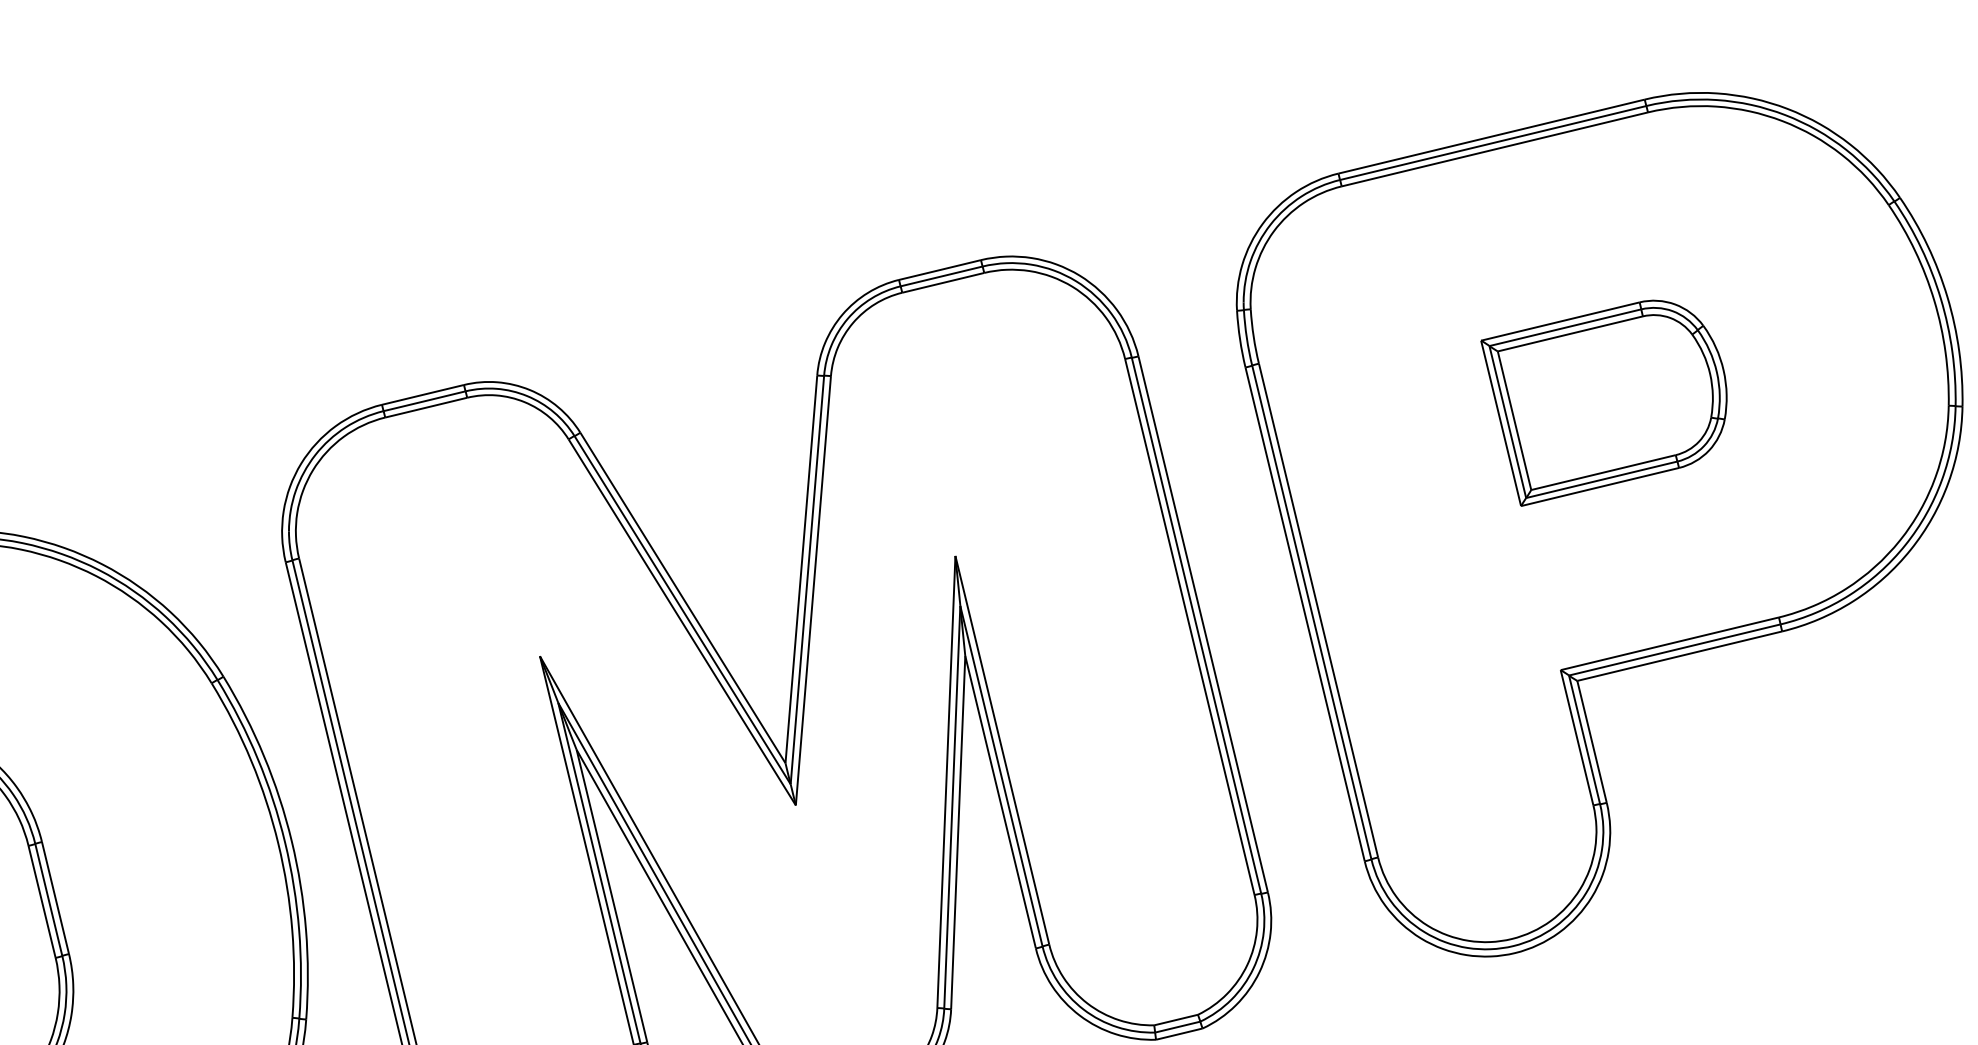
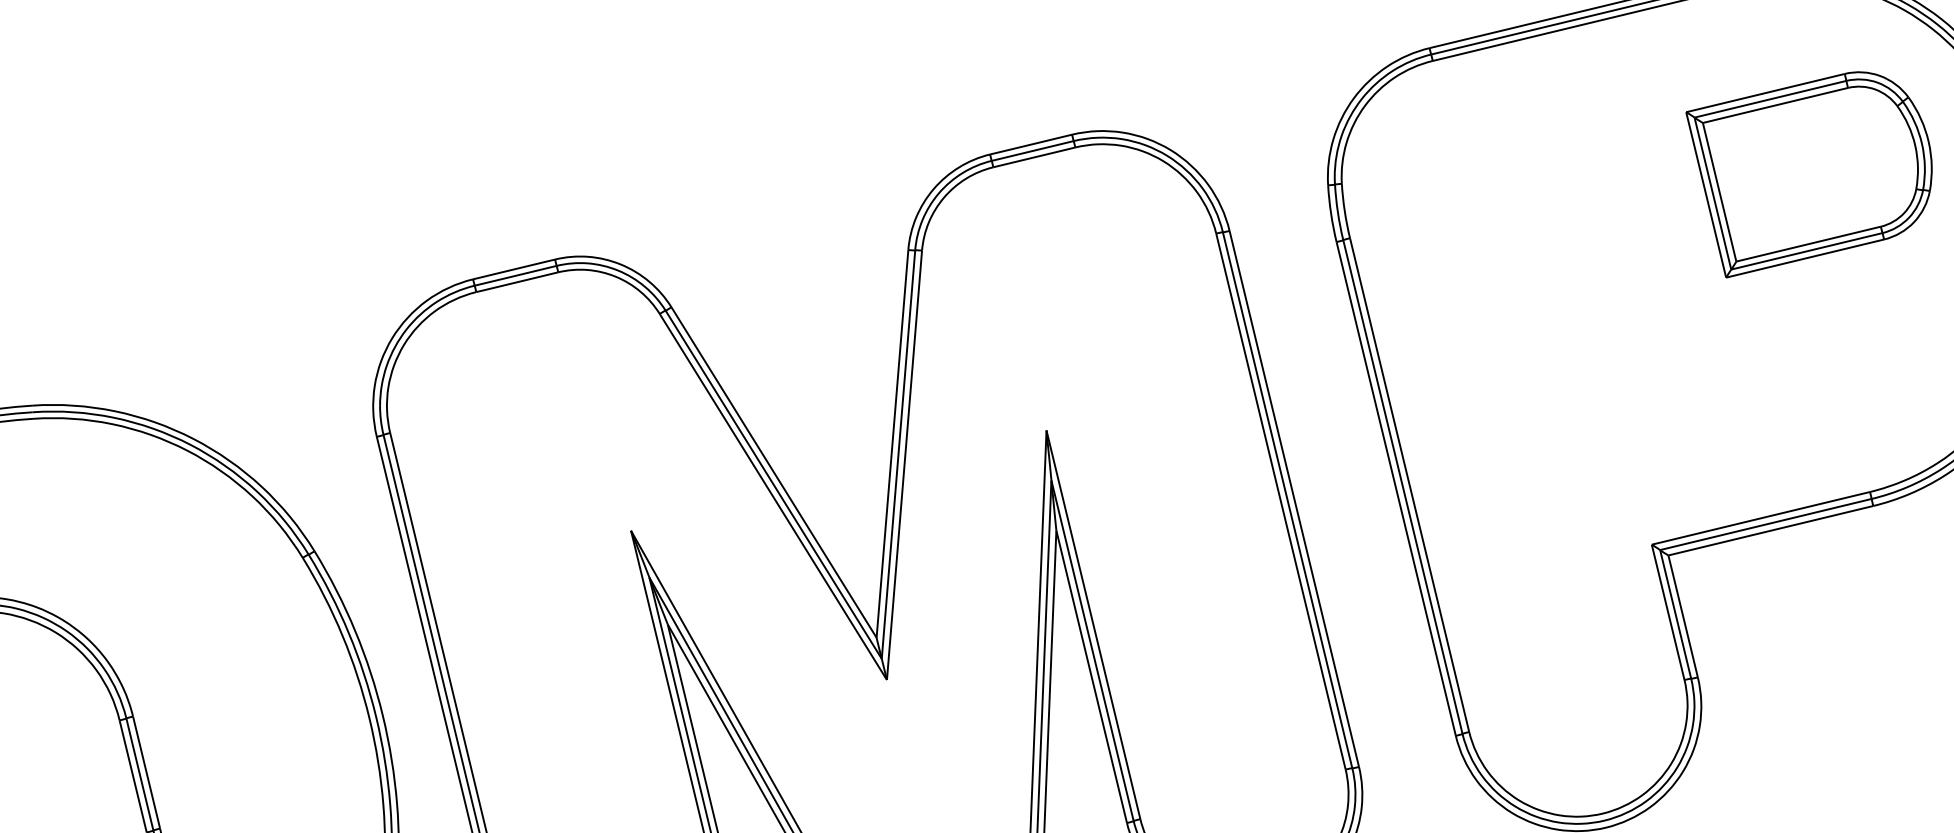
part: (1603, 402) -> (1808, 174), moved

